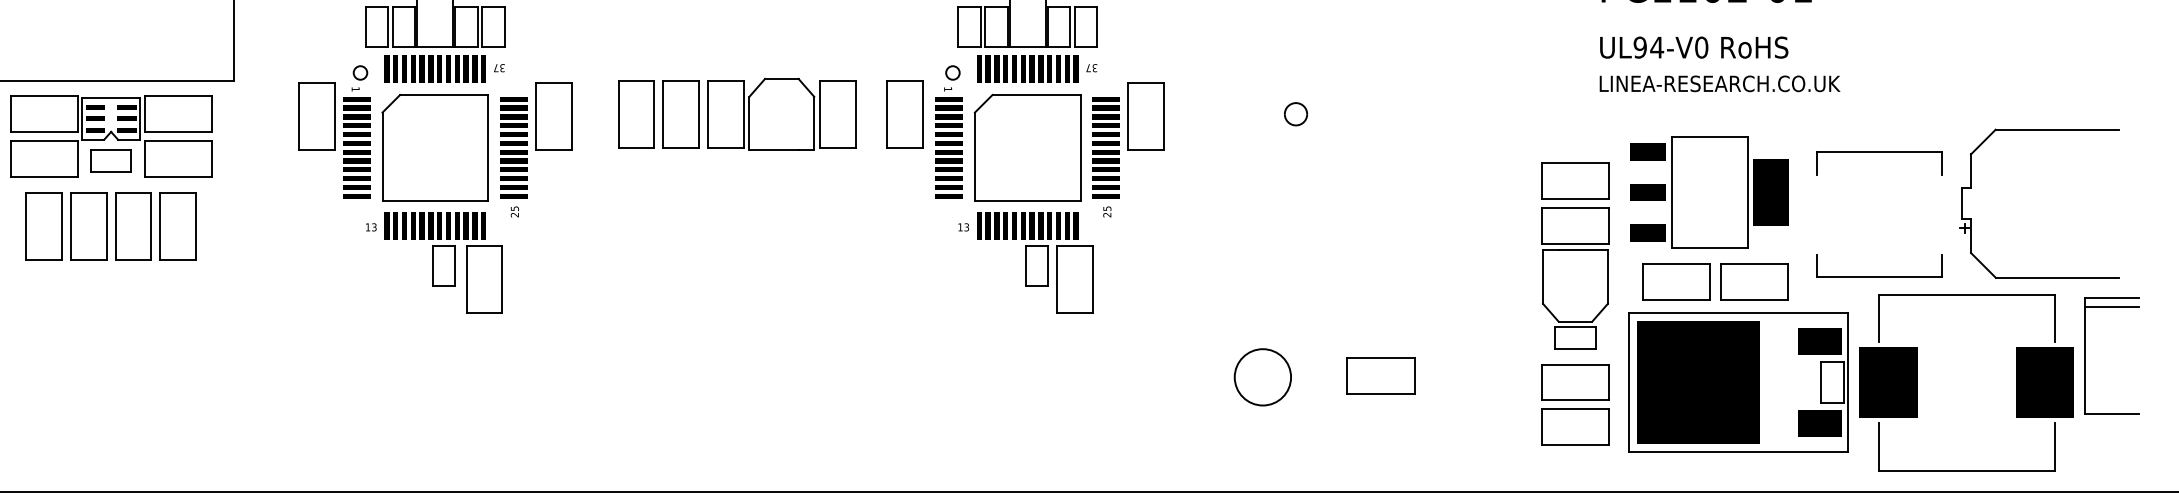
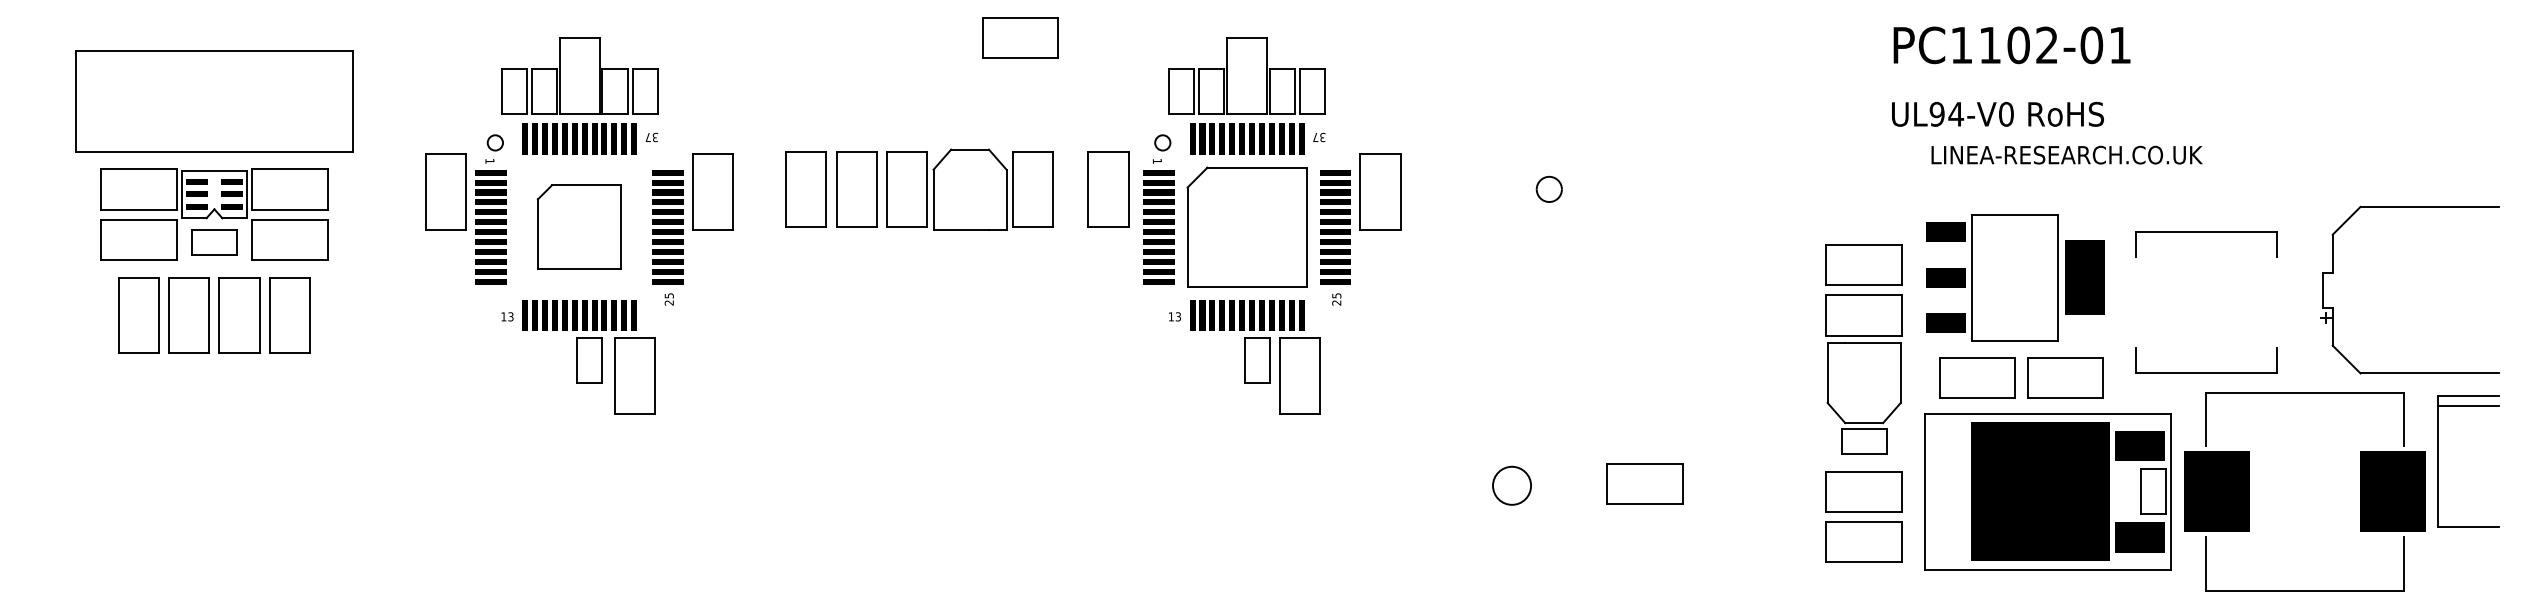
text: (1719, 83) -> (2066, 154), moved
part: (435, 147) -> (579, 226), size x0.7
part: (1971, 188) -> (2333, 273), moved
circle: (1262, 377) -> (1511, 485), size x0.6
part: (1698, 382) -> (2040, 491), moved

